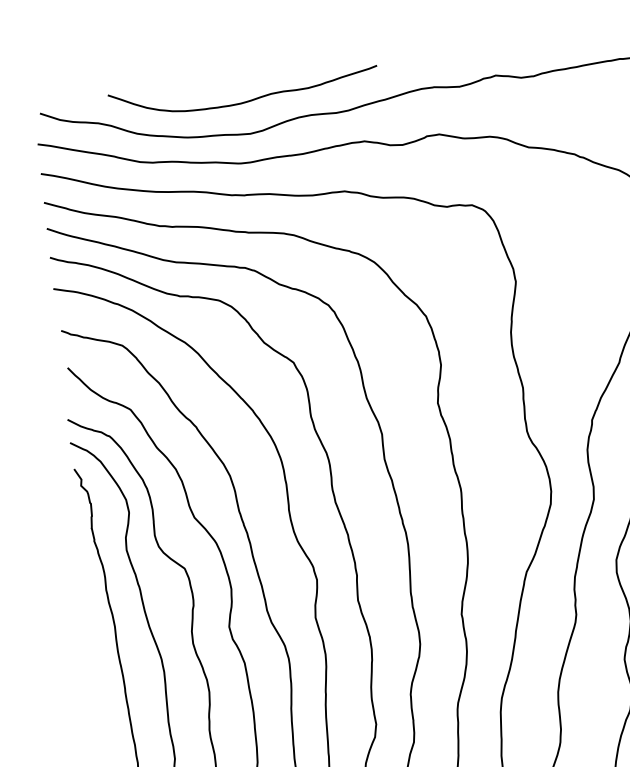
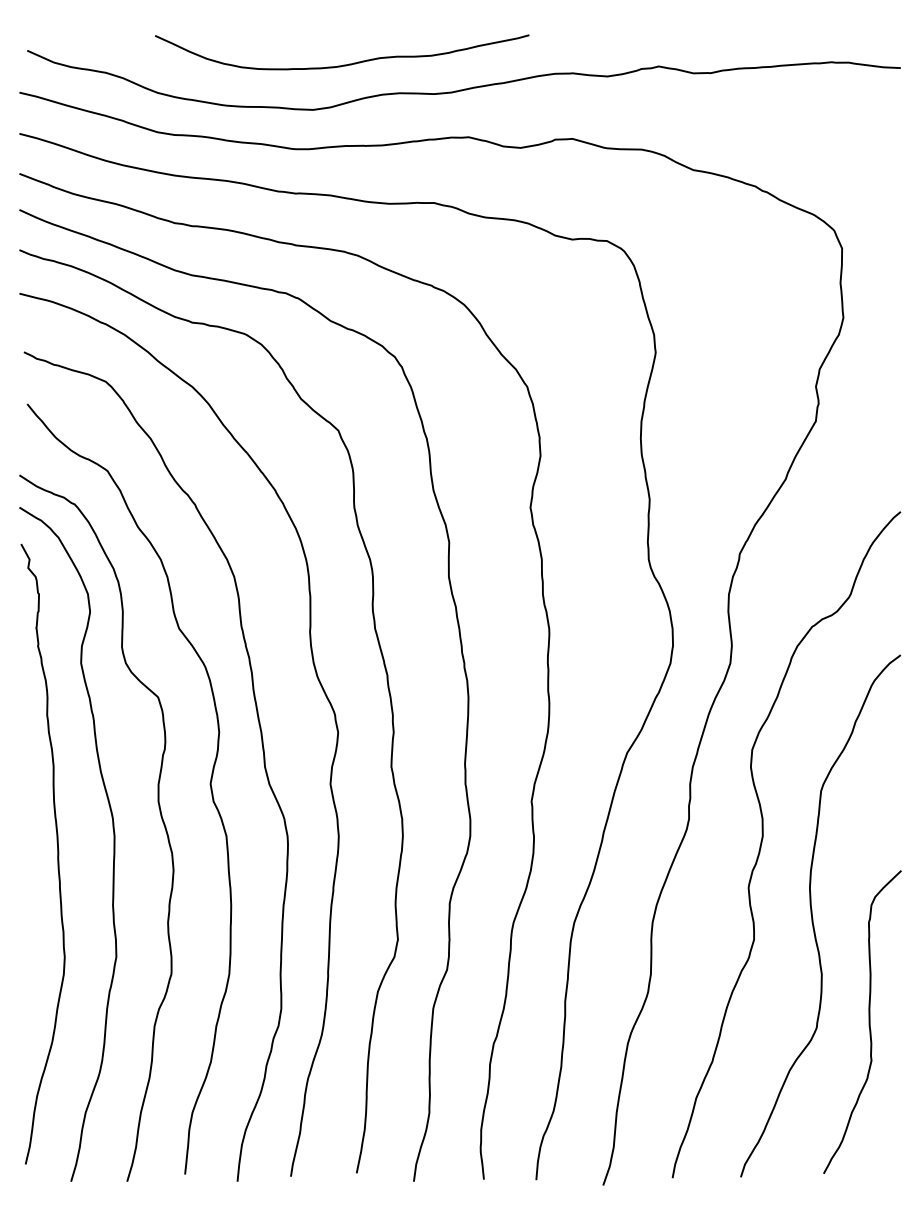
curve: (245, 101) -> (343, 64), moved

